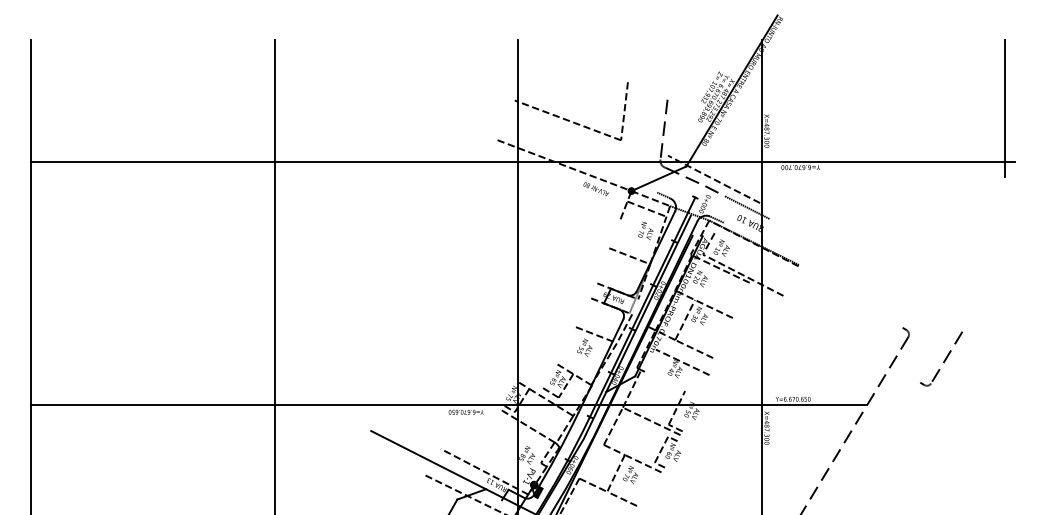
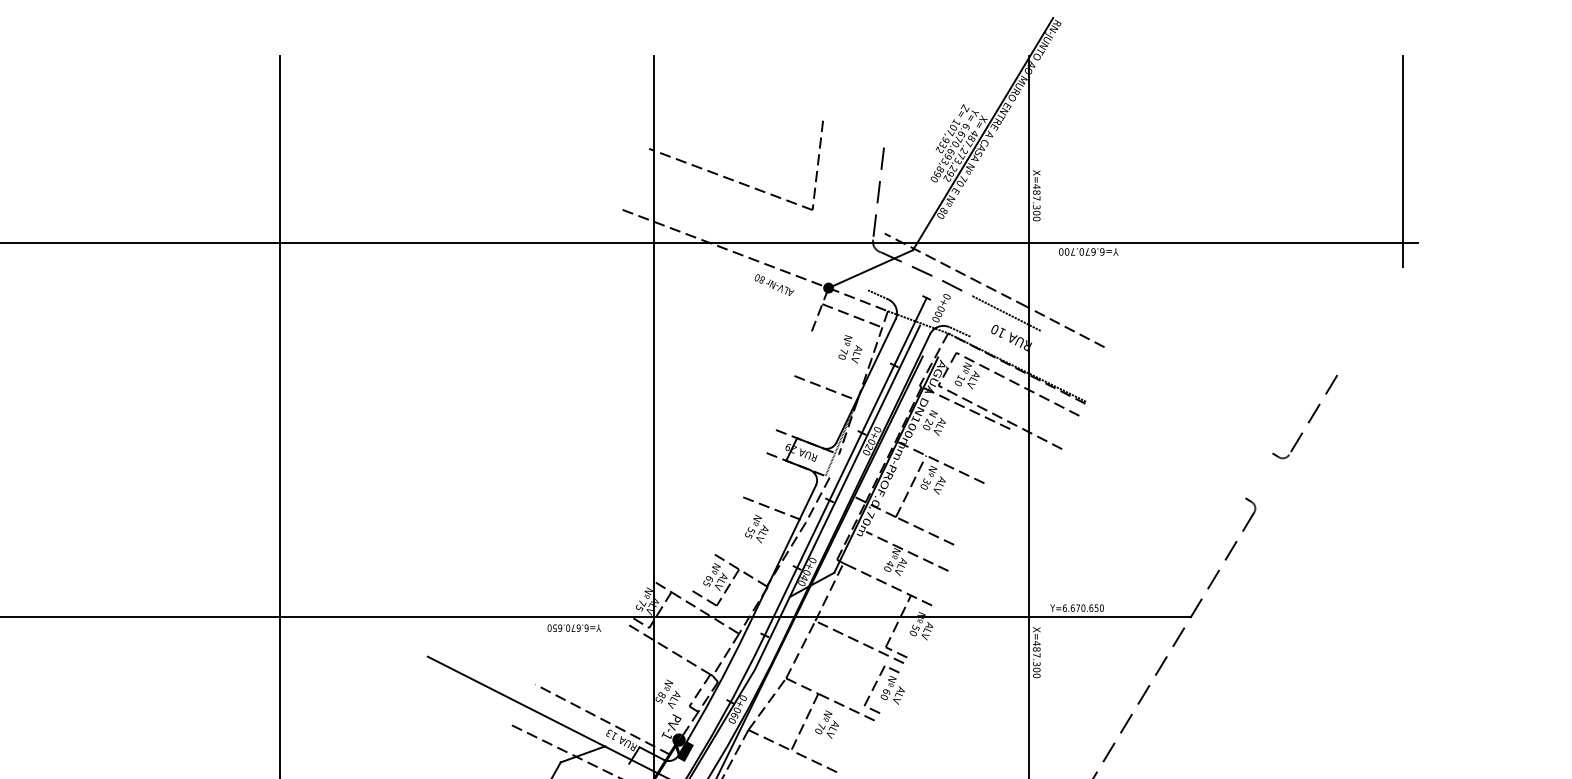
line: (785, 216) -> (1065, 327), added
line: (754, 253) -> (1017, 384), added
part: (941, 358) -> (1305, 416), moved
line: (671, 384) -> (890, 585), added
line: (591, 461) -> (767, 703), added

